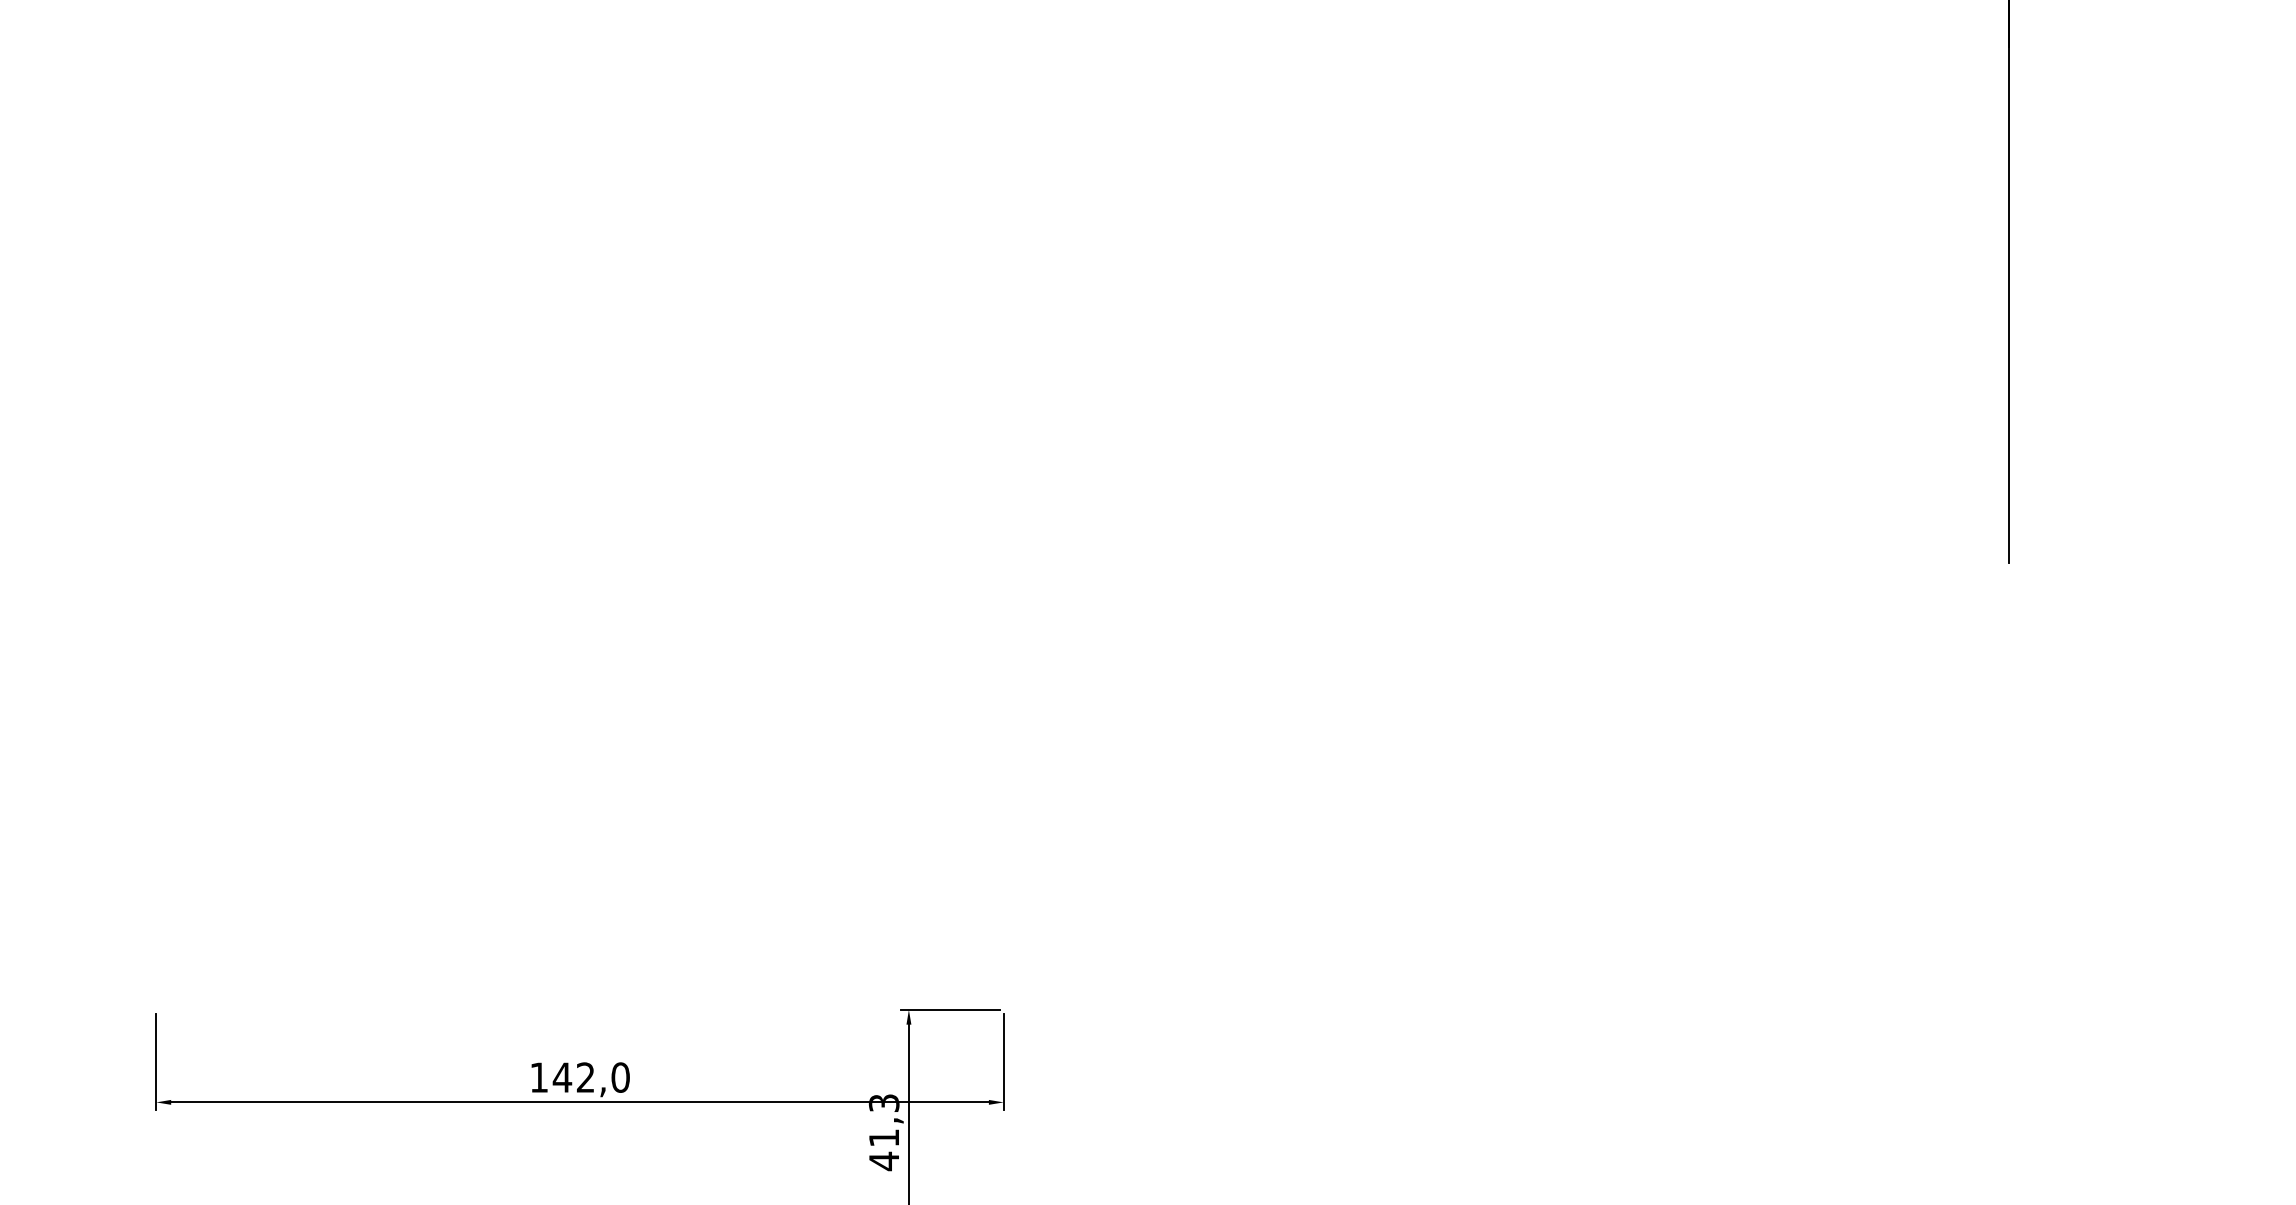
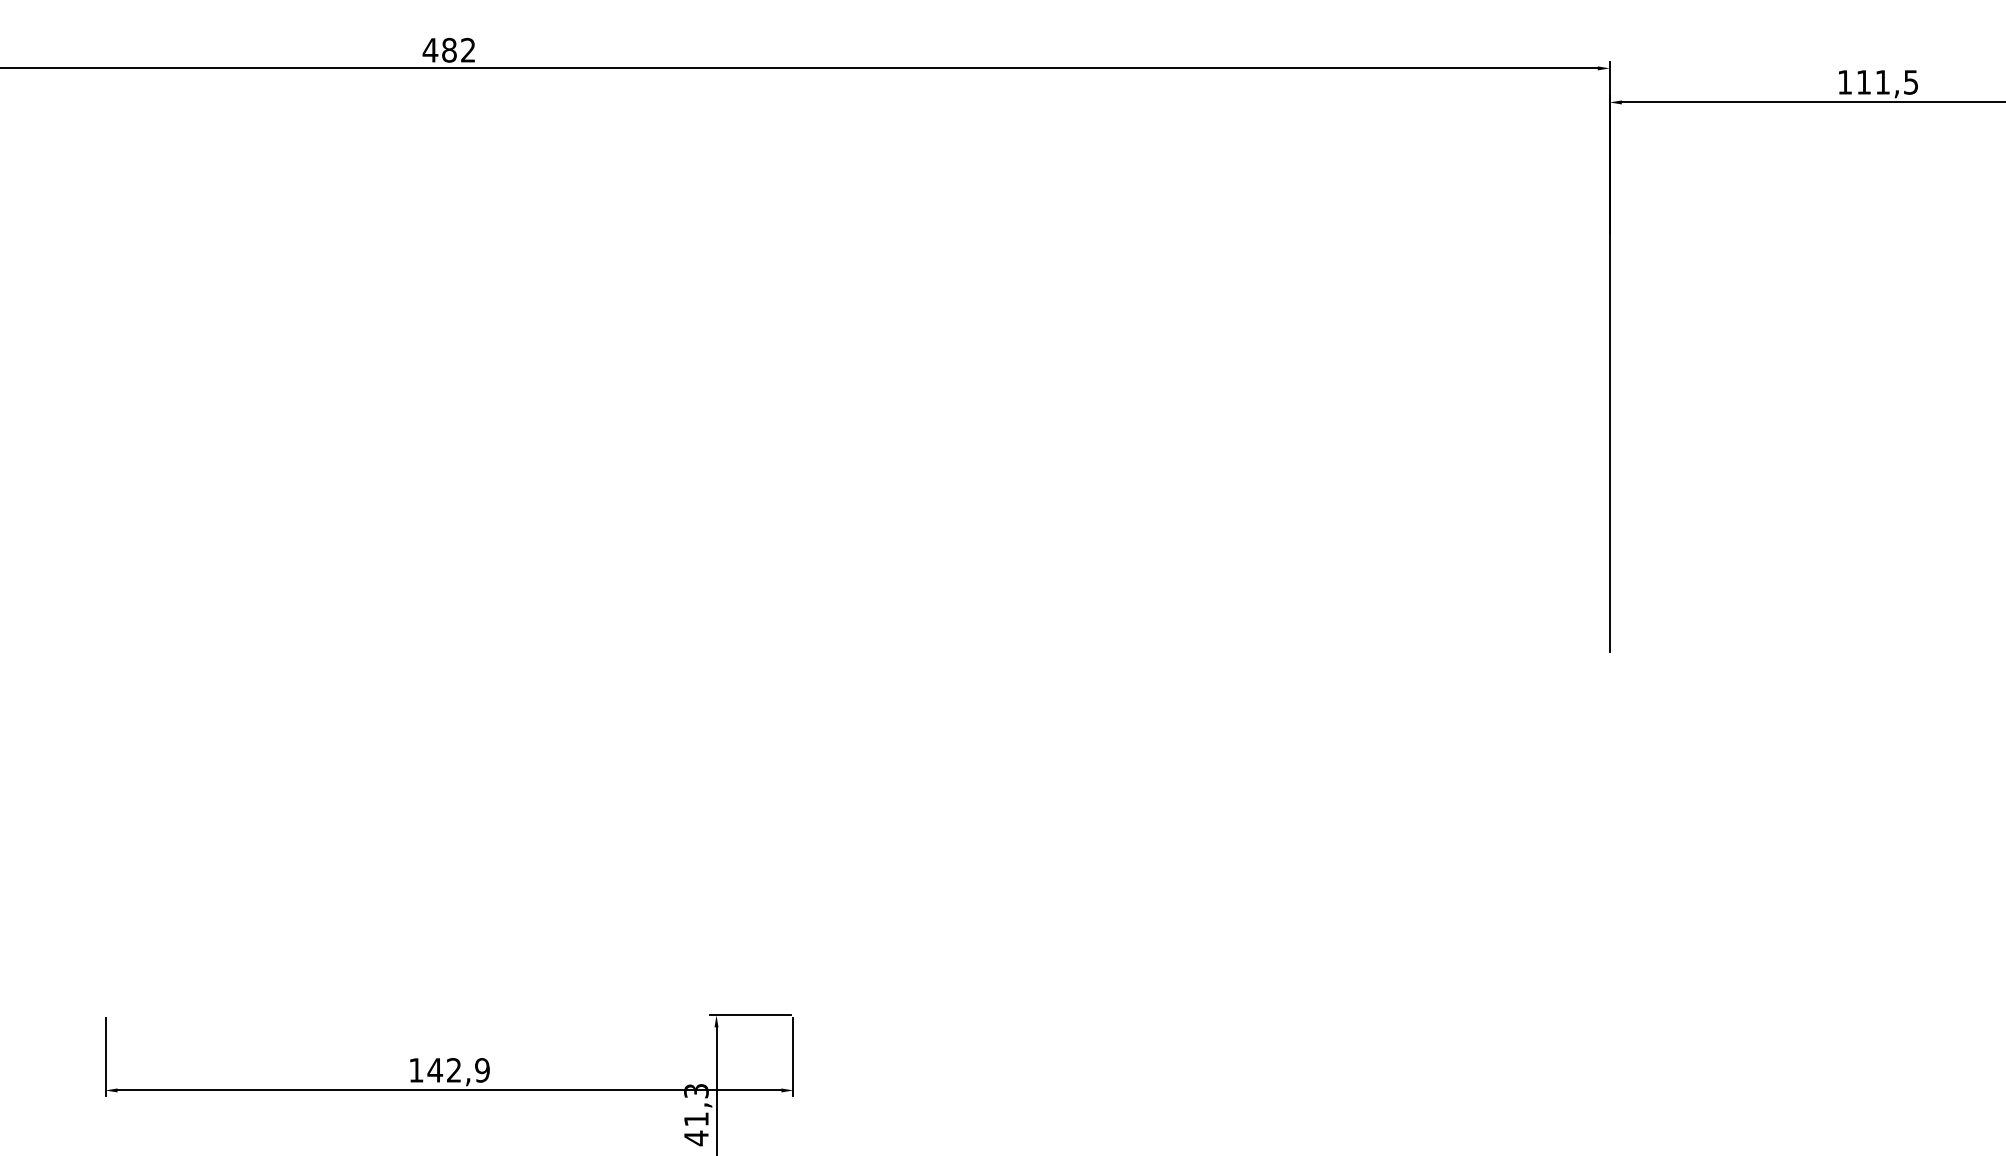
text: (620, 1077) -> (482, 1070), 142,0 -> 142,9

